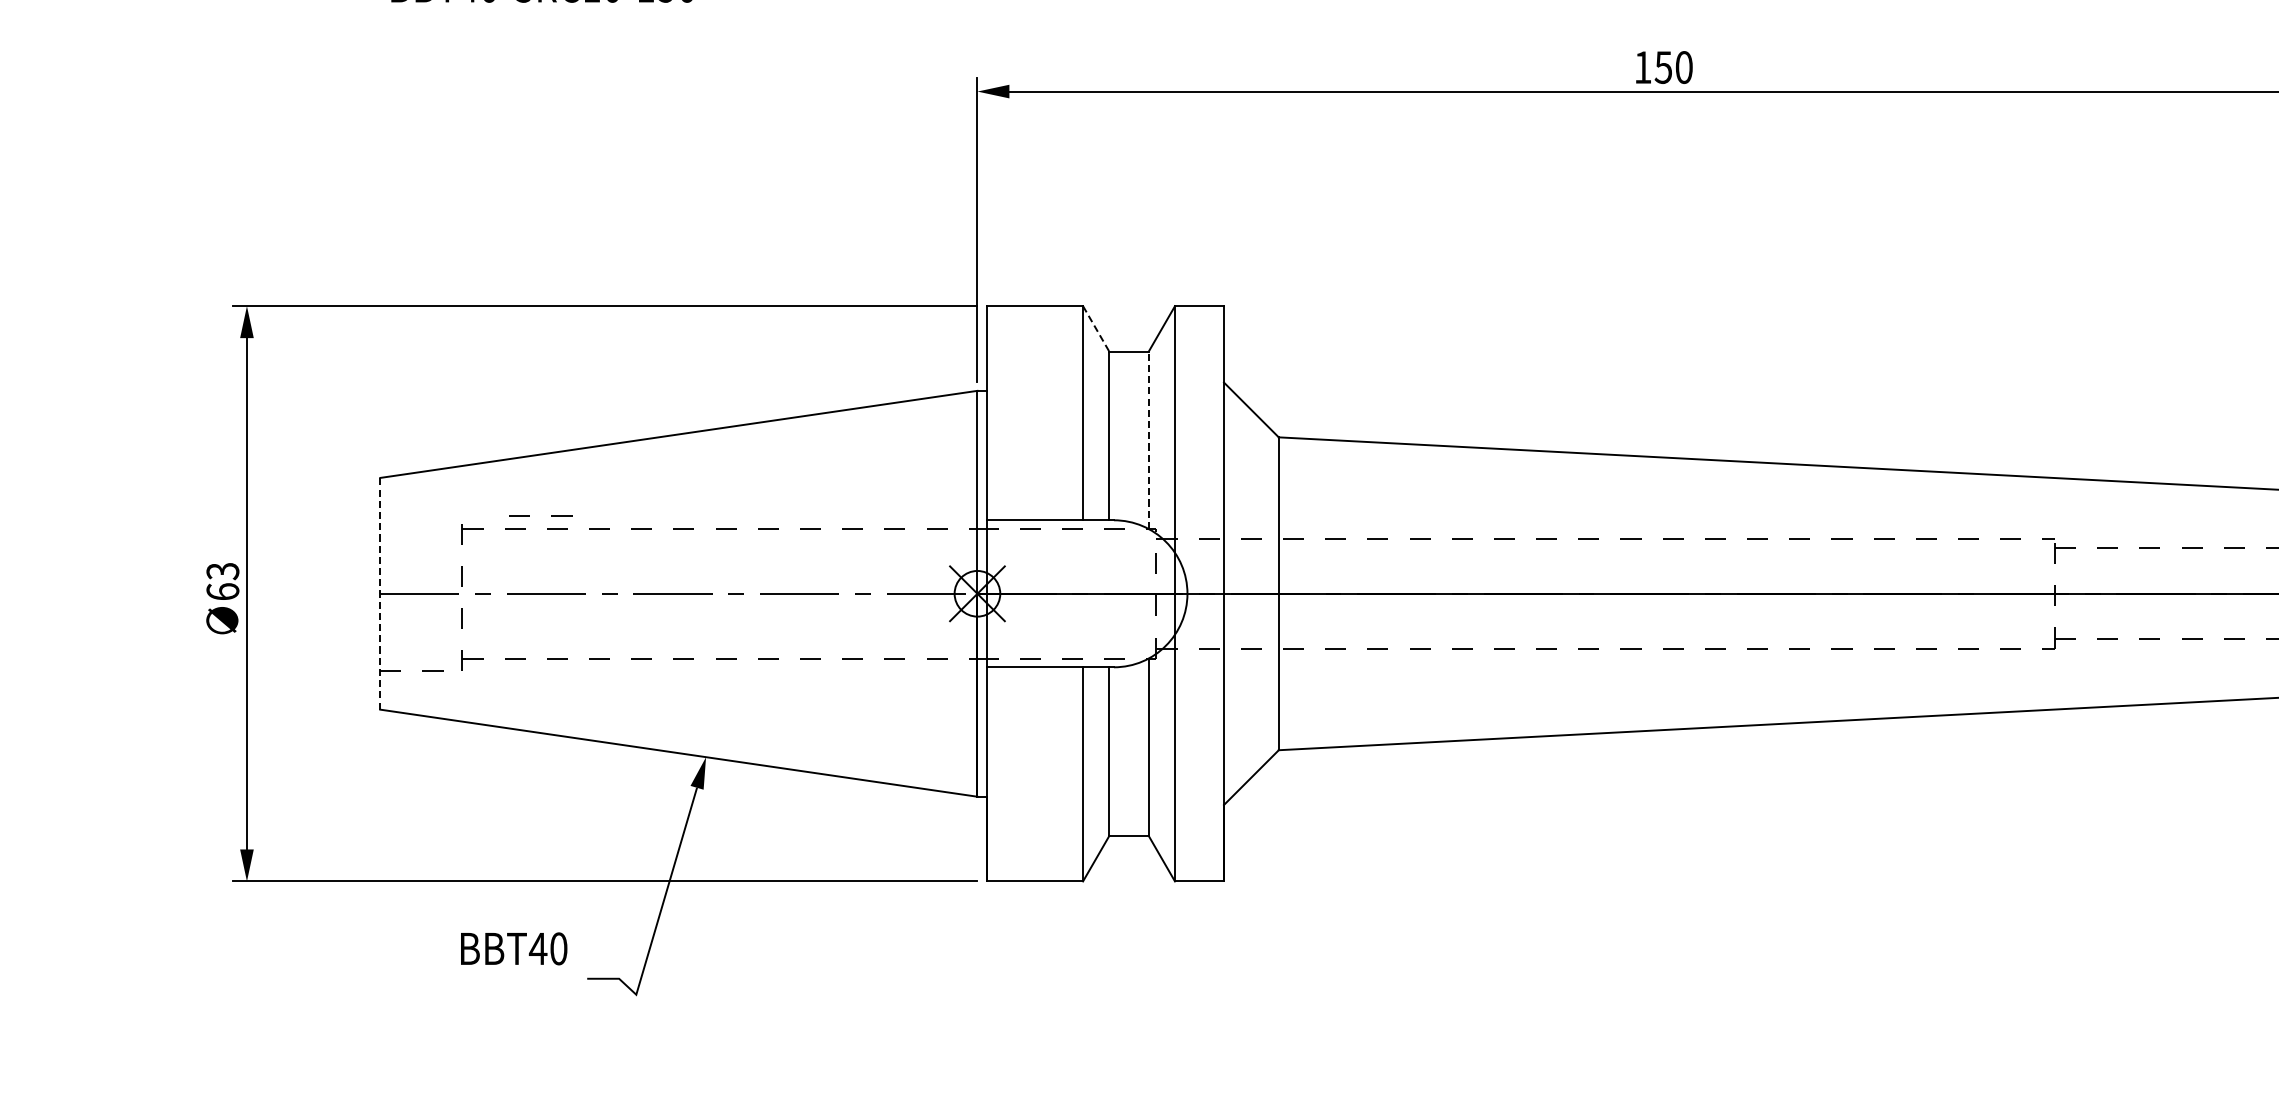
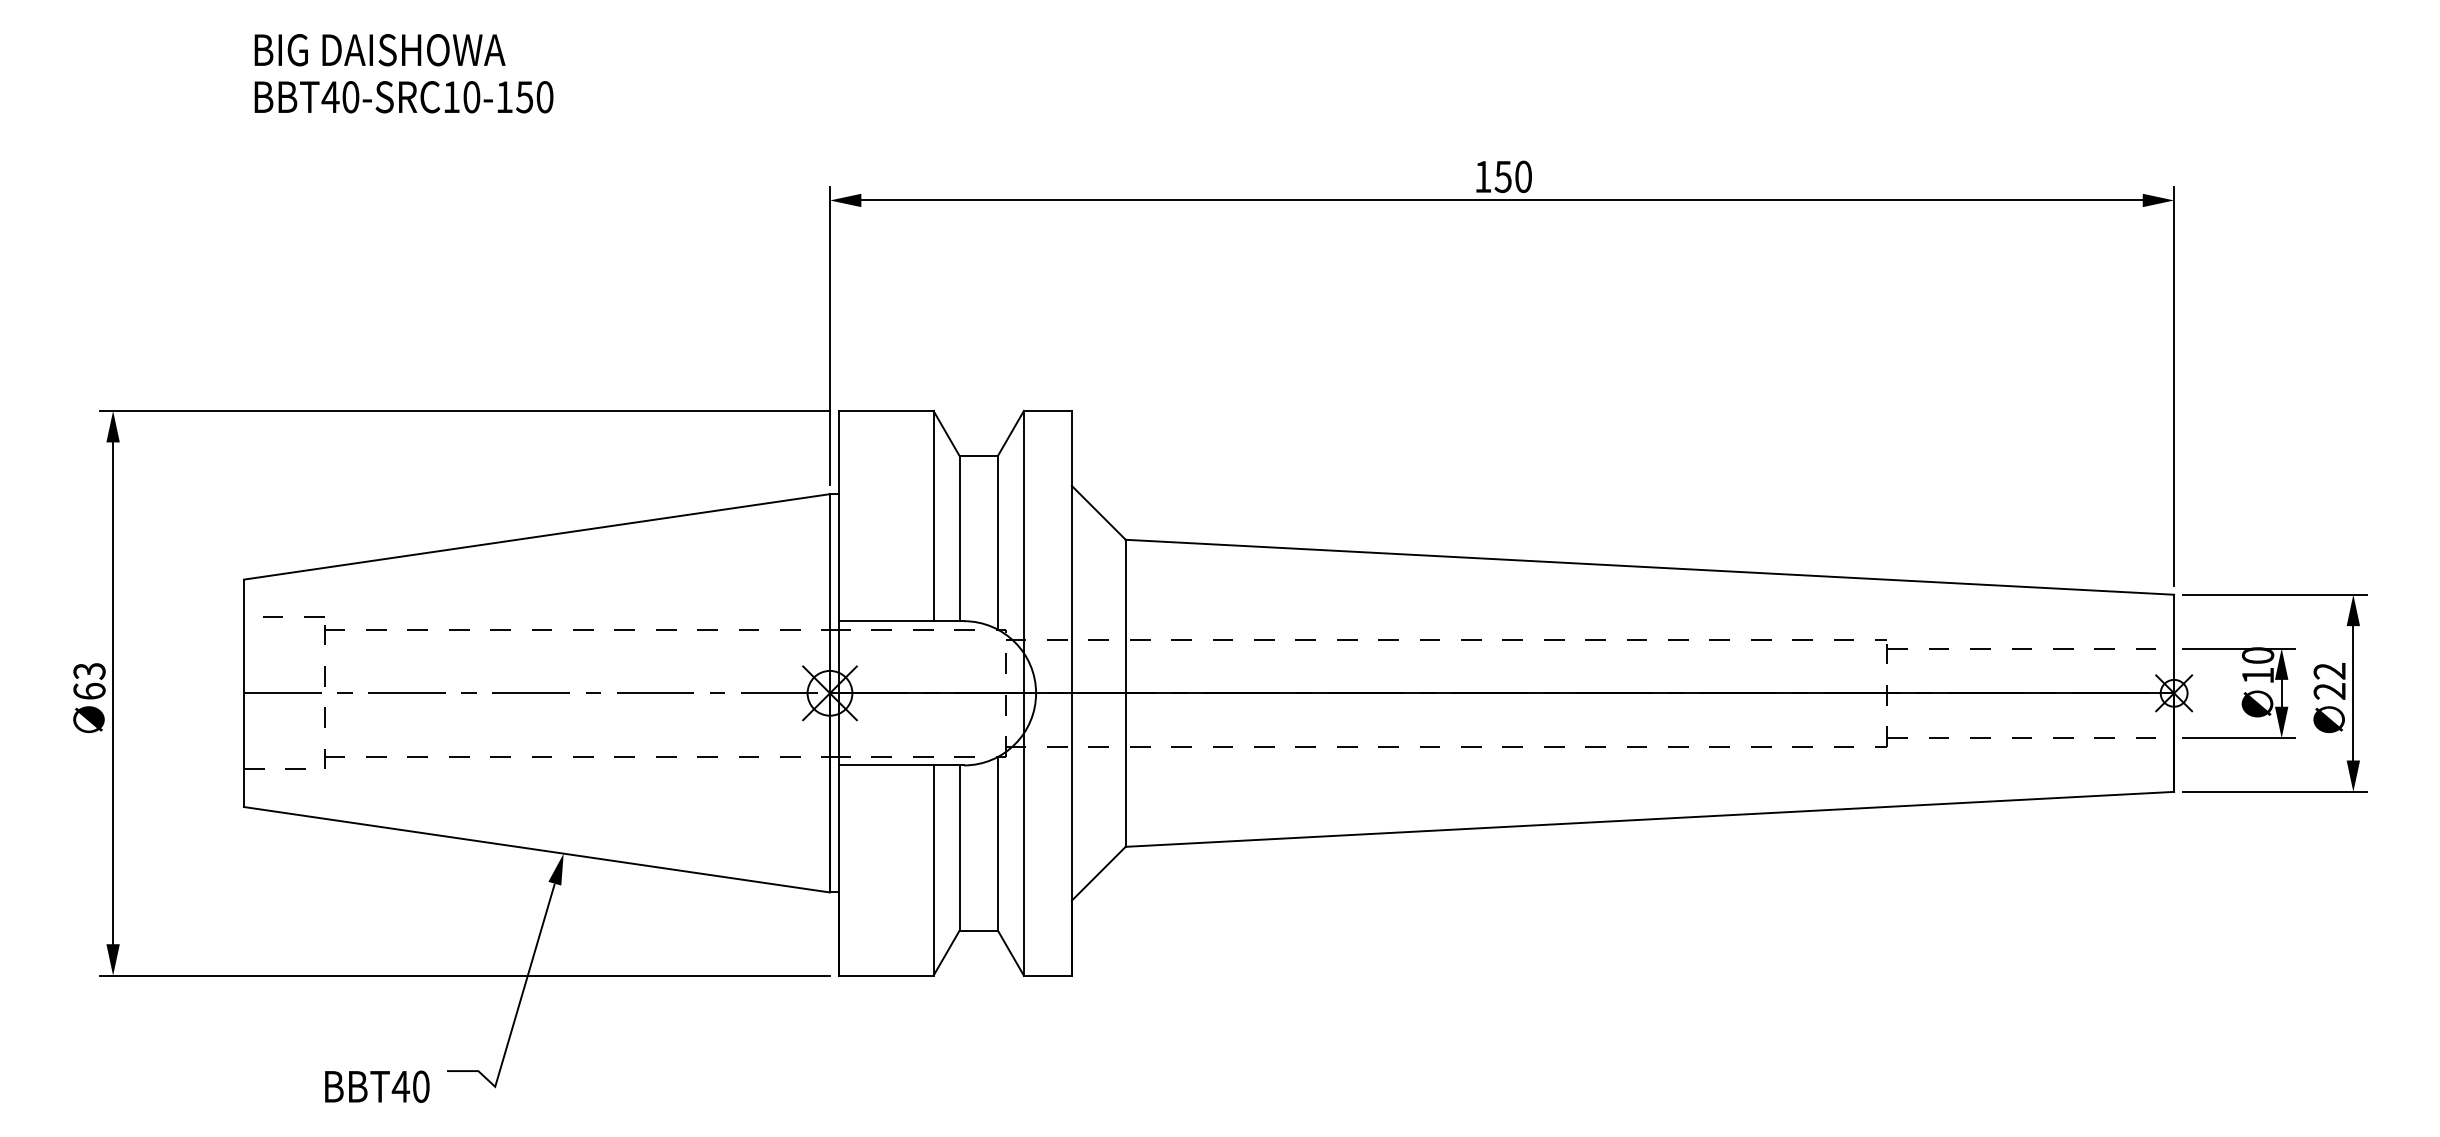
line: (1096, 329) -> (946, 433), dashed -> solid
line: (1149, 440) -> (998, 542), dashed -> solid
line: (529, 515) -> (282, 616), moved
line: (379, 593) -> (243, 693), dashed -> solid
text: (514, 948) -> (377, 1086), moved

